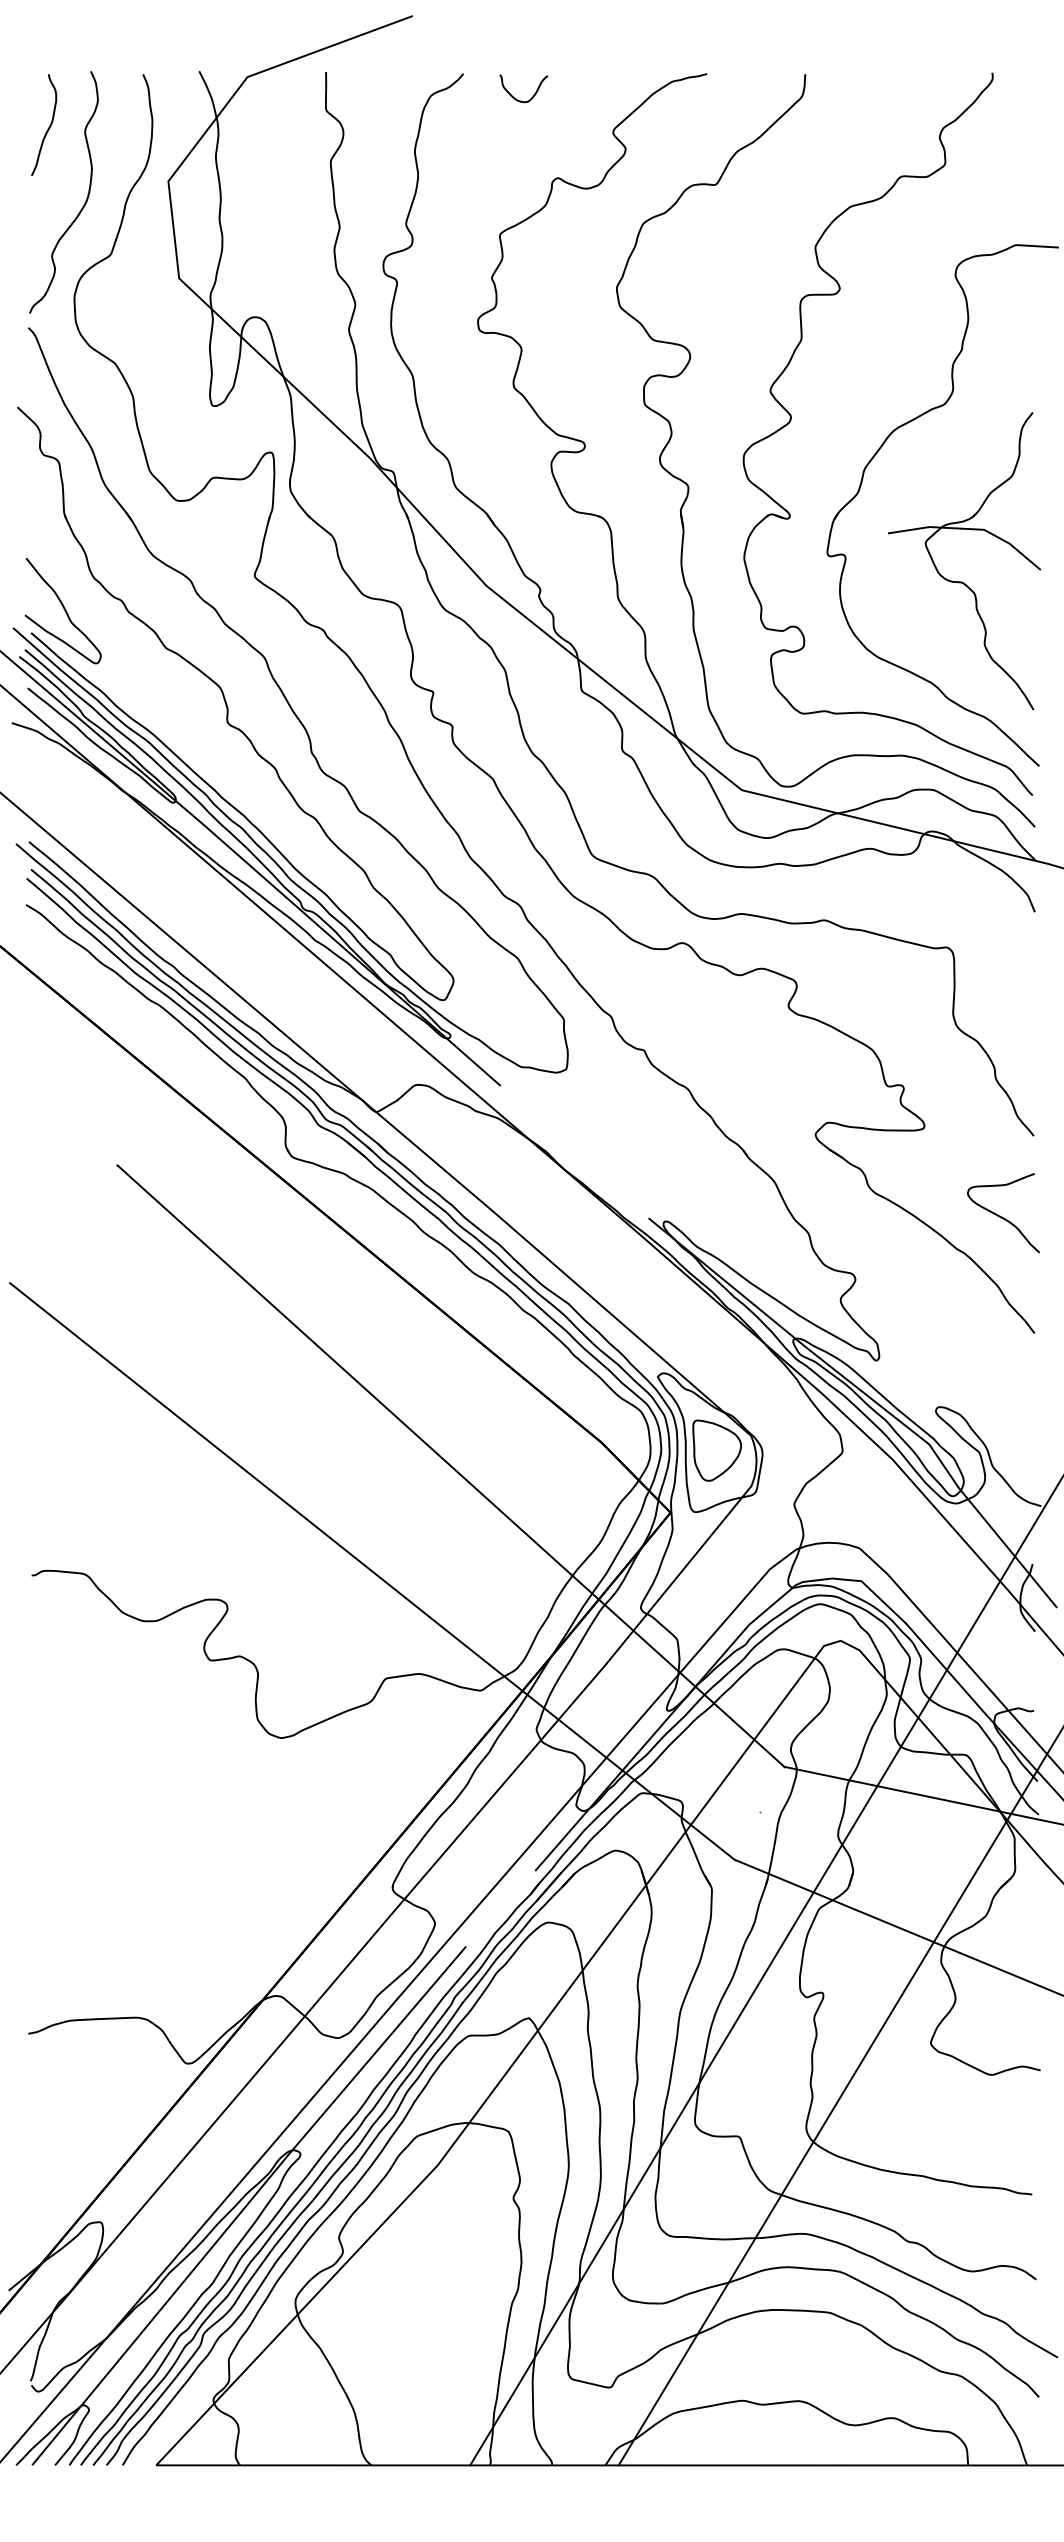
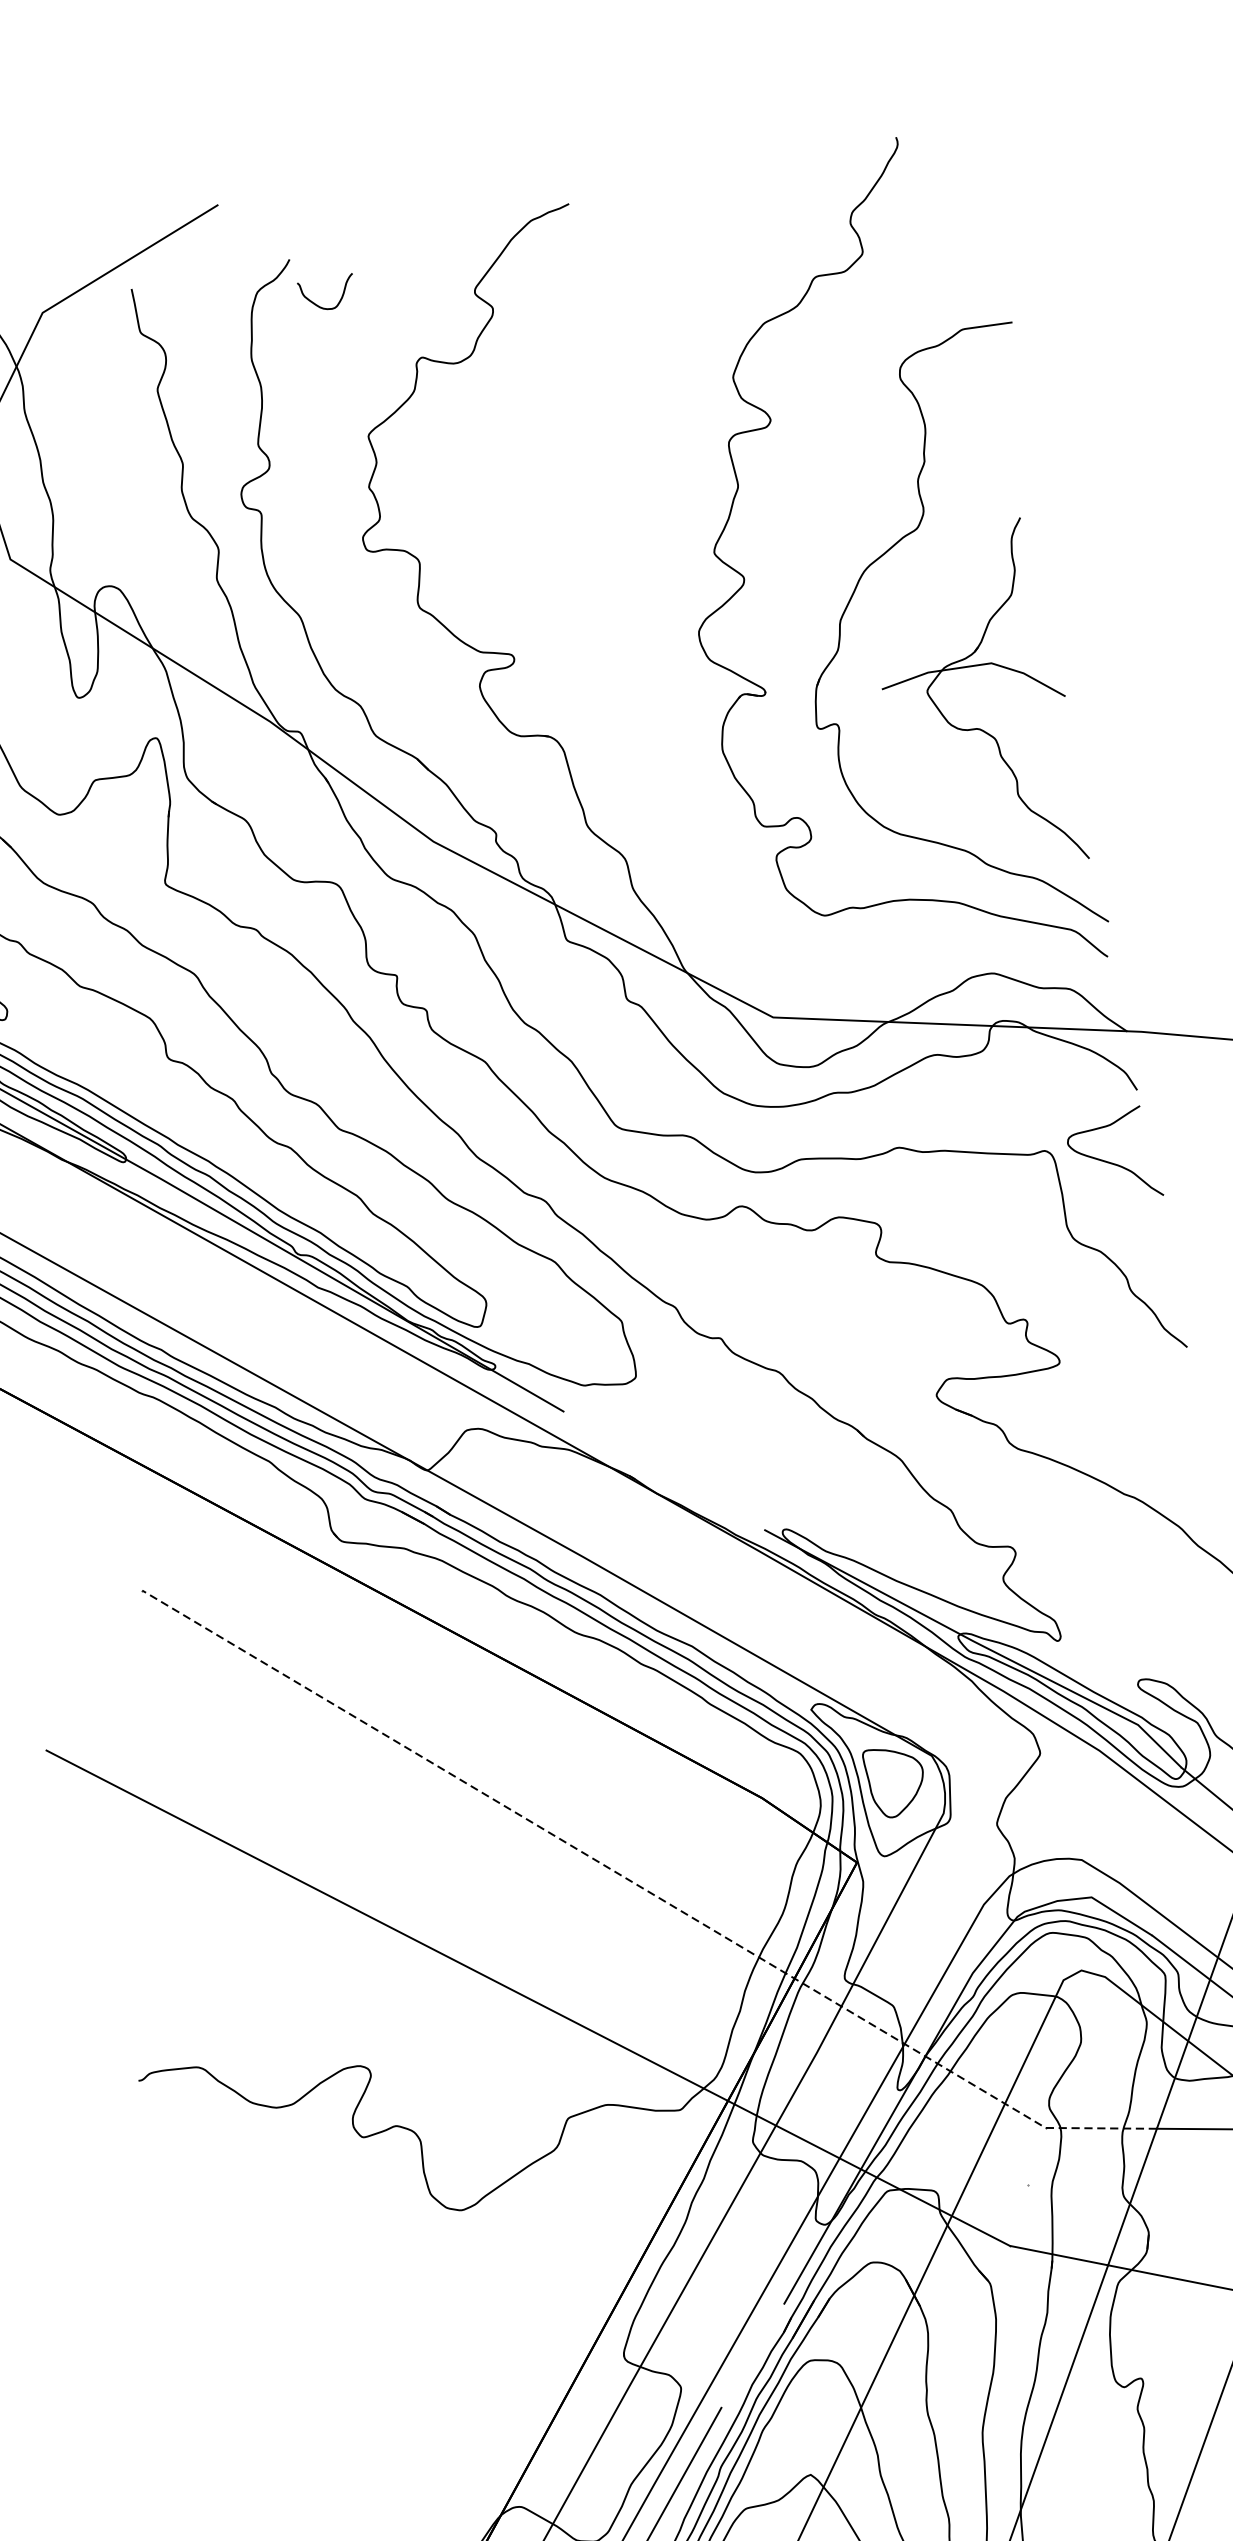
curve: (533, 94) -> (340, 297), moved
part: (689, 487) -> (643, 682), removed
curve: (1000, 1215) -> (1110, 1161), moved
line: (486, 1498) -> (642, 1888), solid -> dashed

